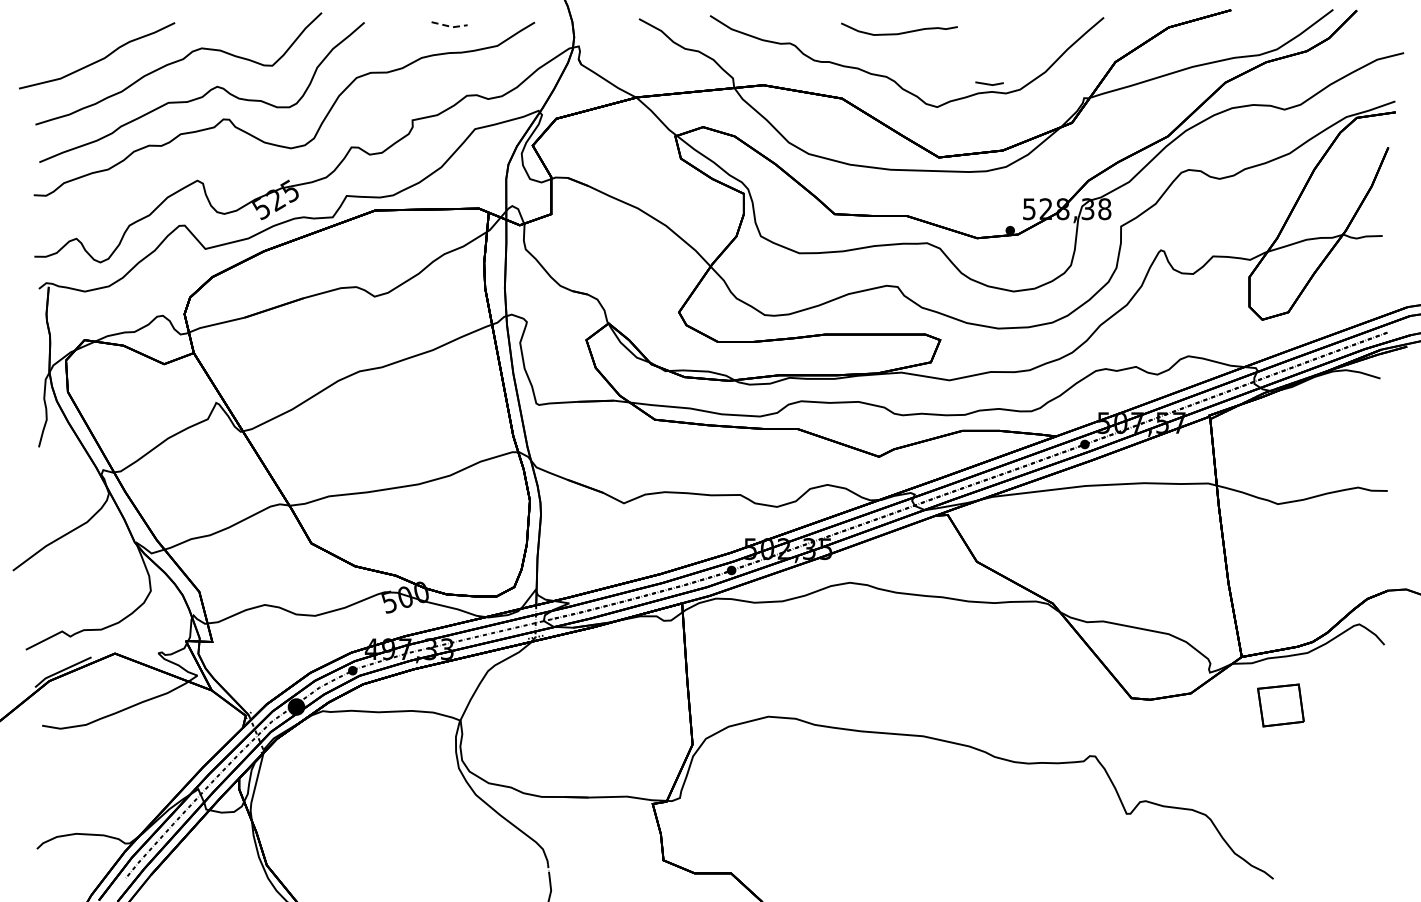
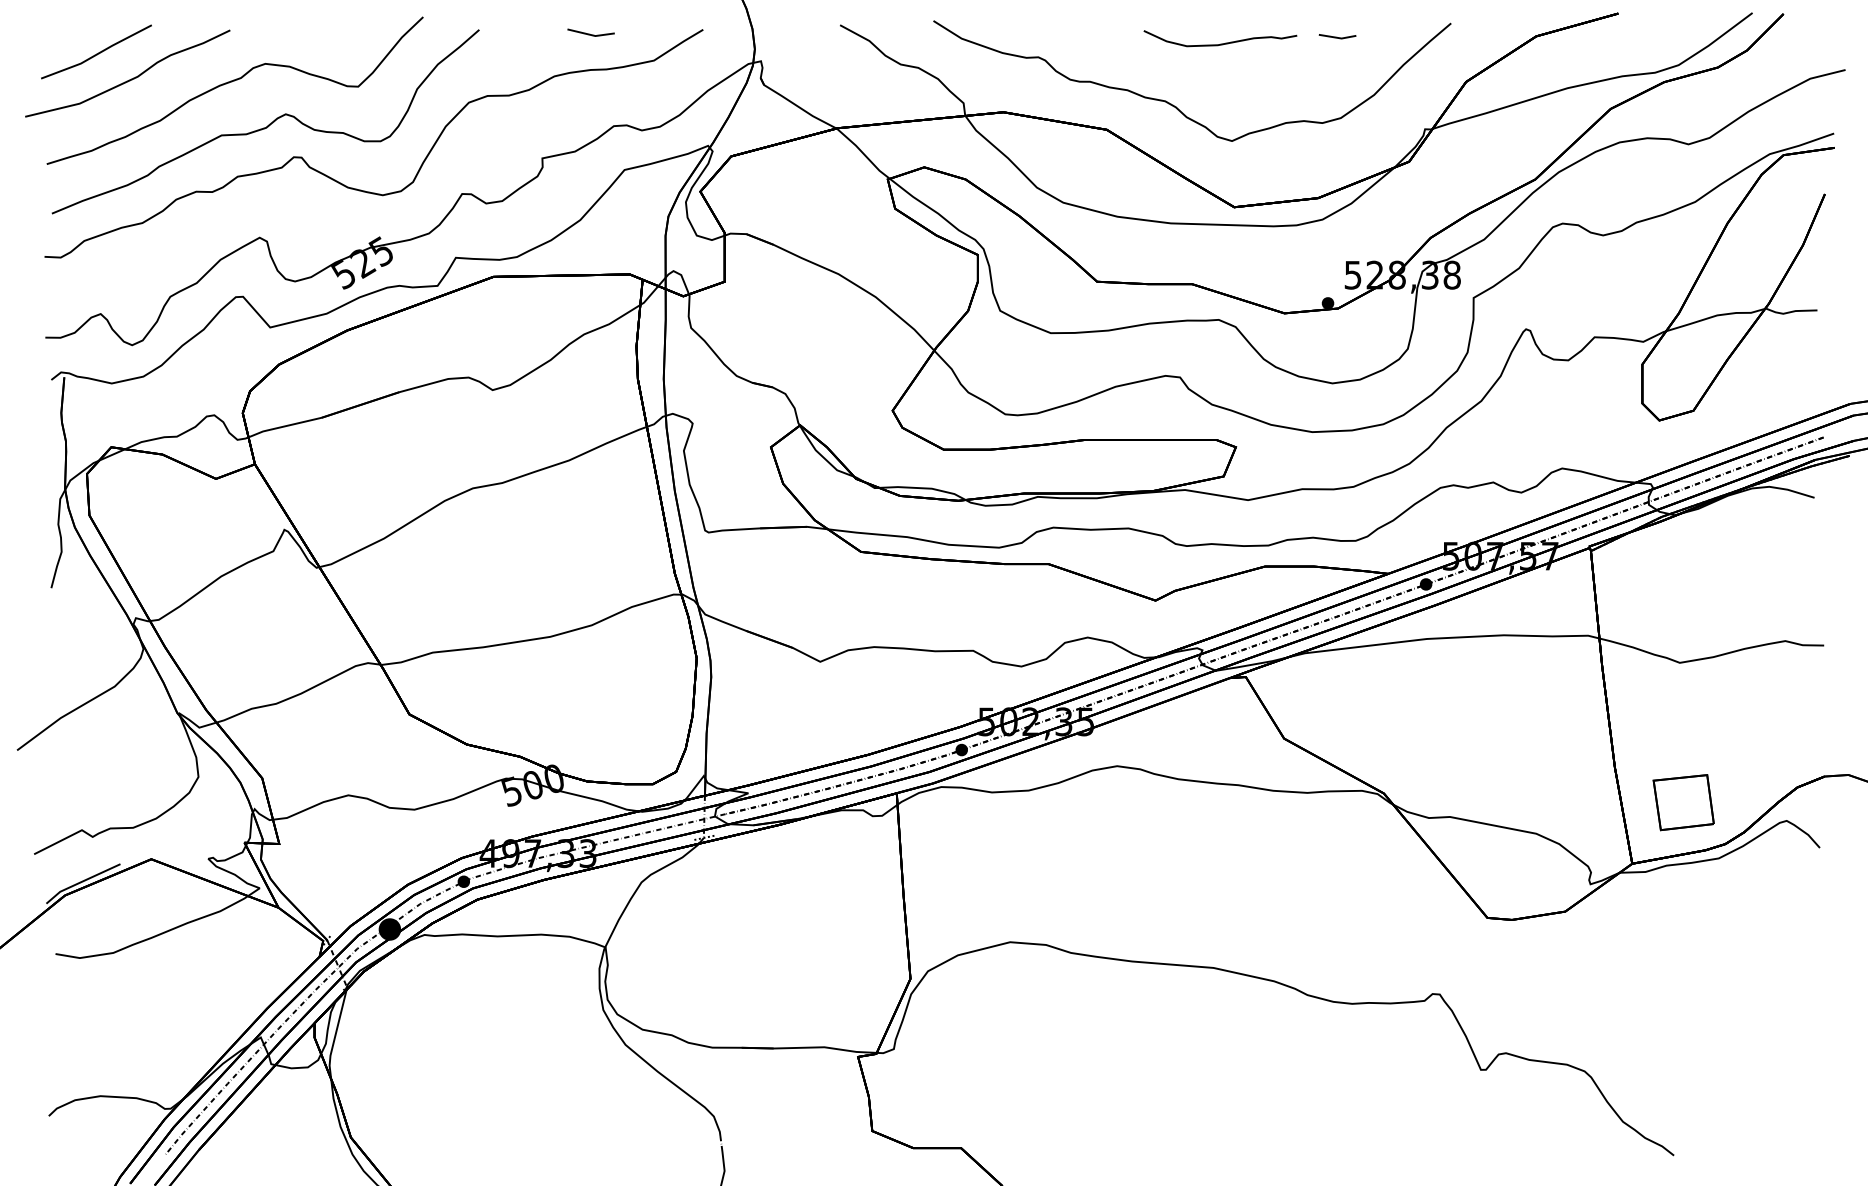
line: (449, 26) -> (590, 35), dashed -> solid
curve: (899, 32) -> (1220, 42), moved
line: (74, 39) -> (98, 52), added
line: (989, 83) -> (1337, 36), moved
part: (1280, 705) -> (1683, 802), moved

